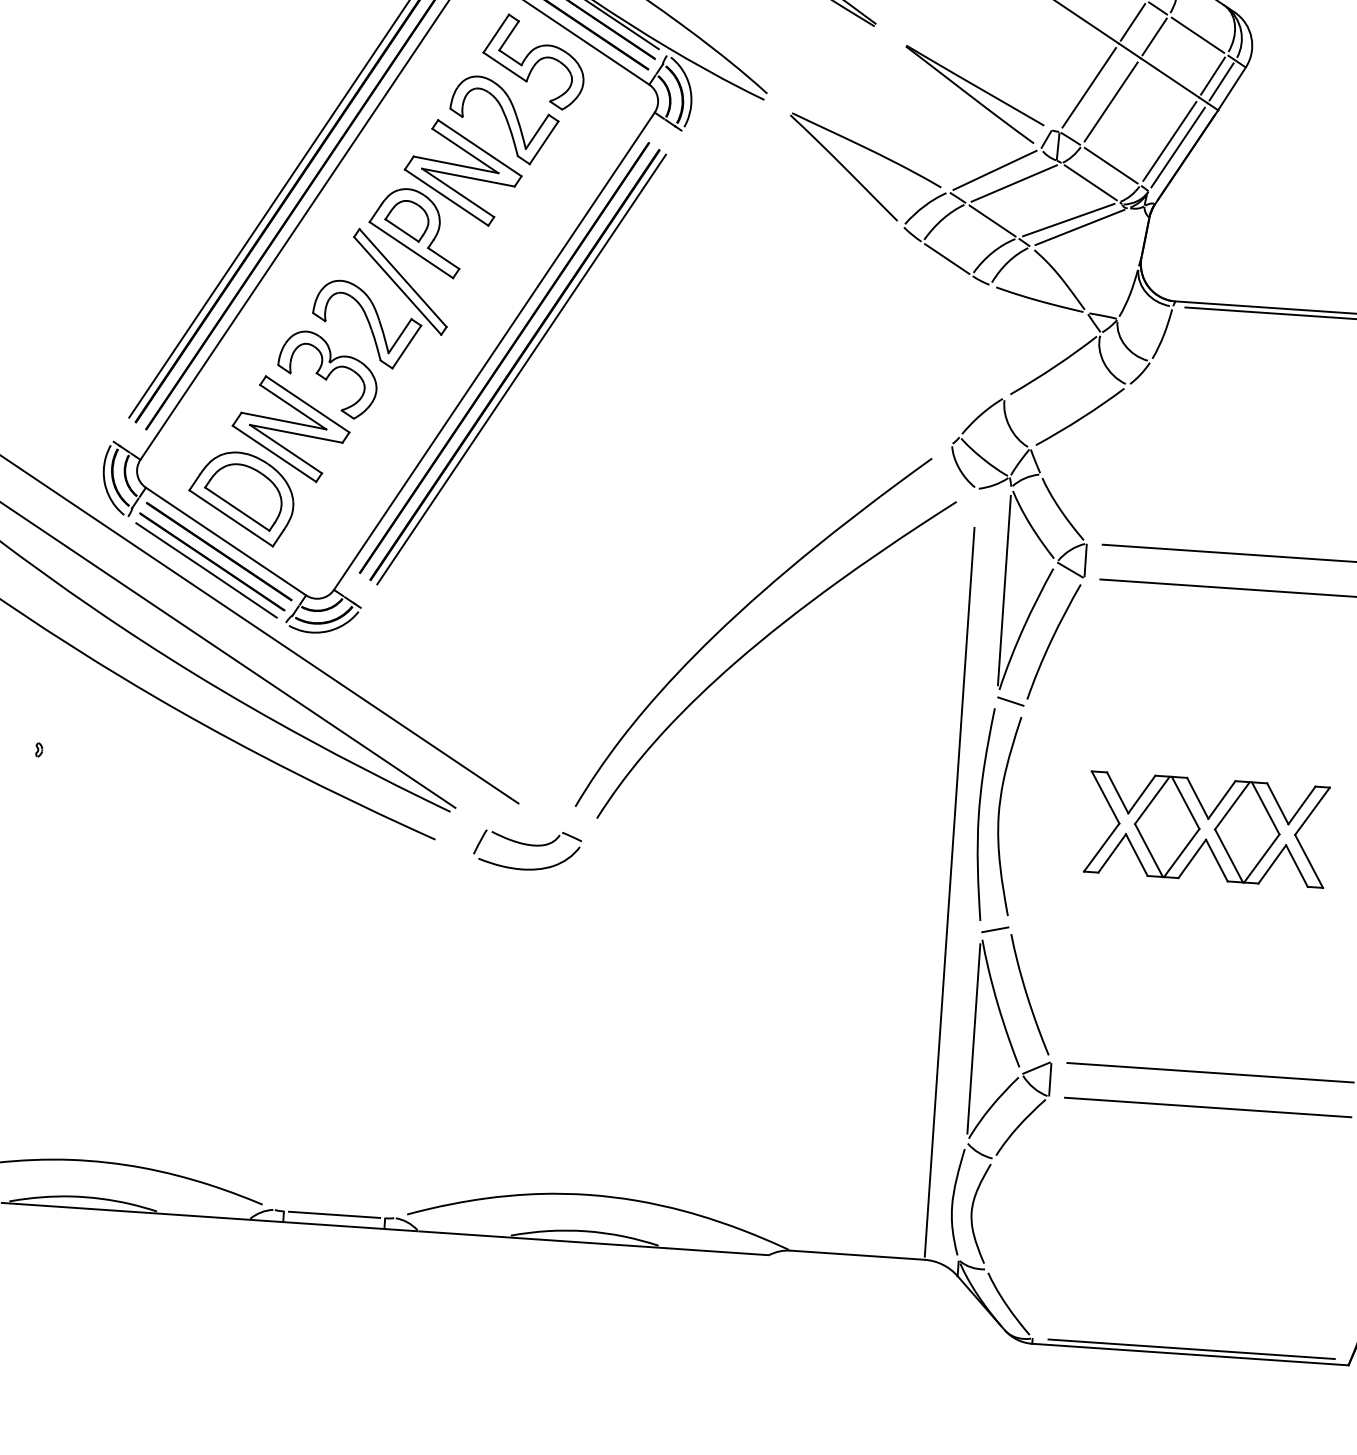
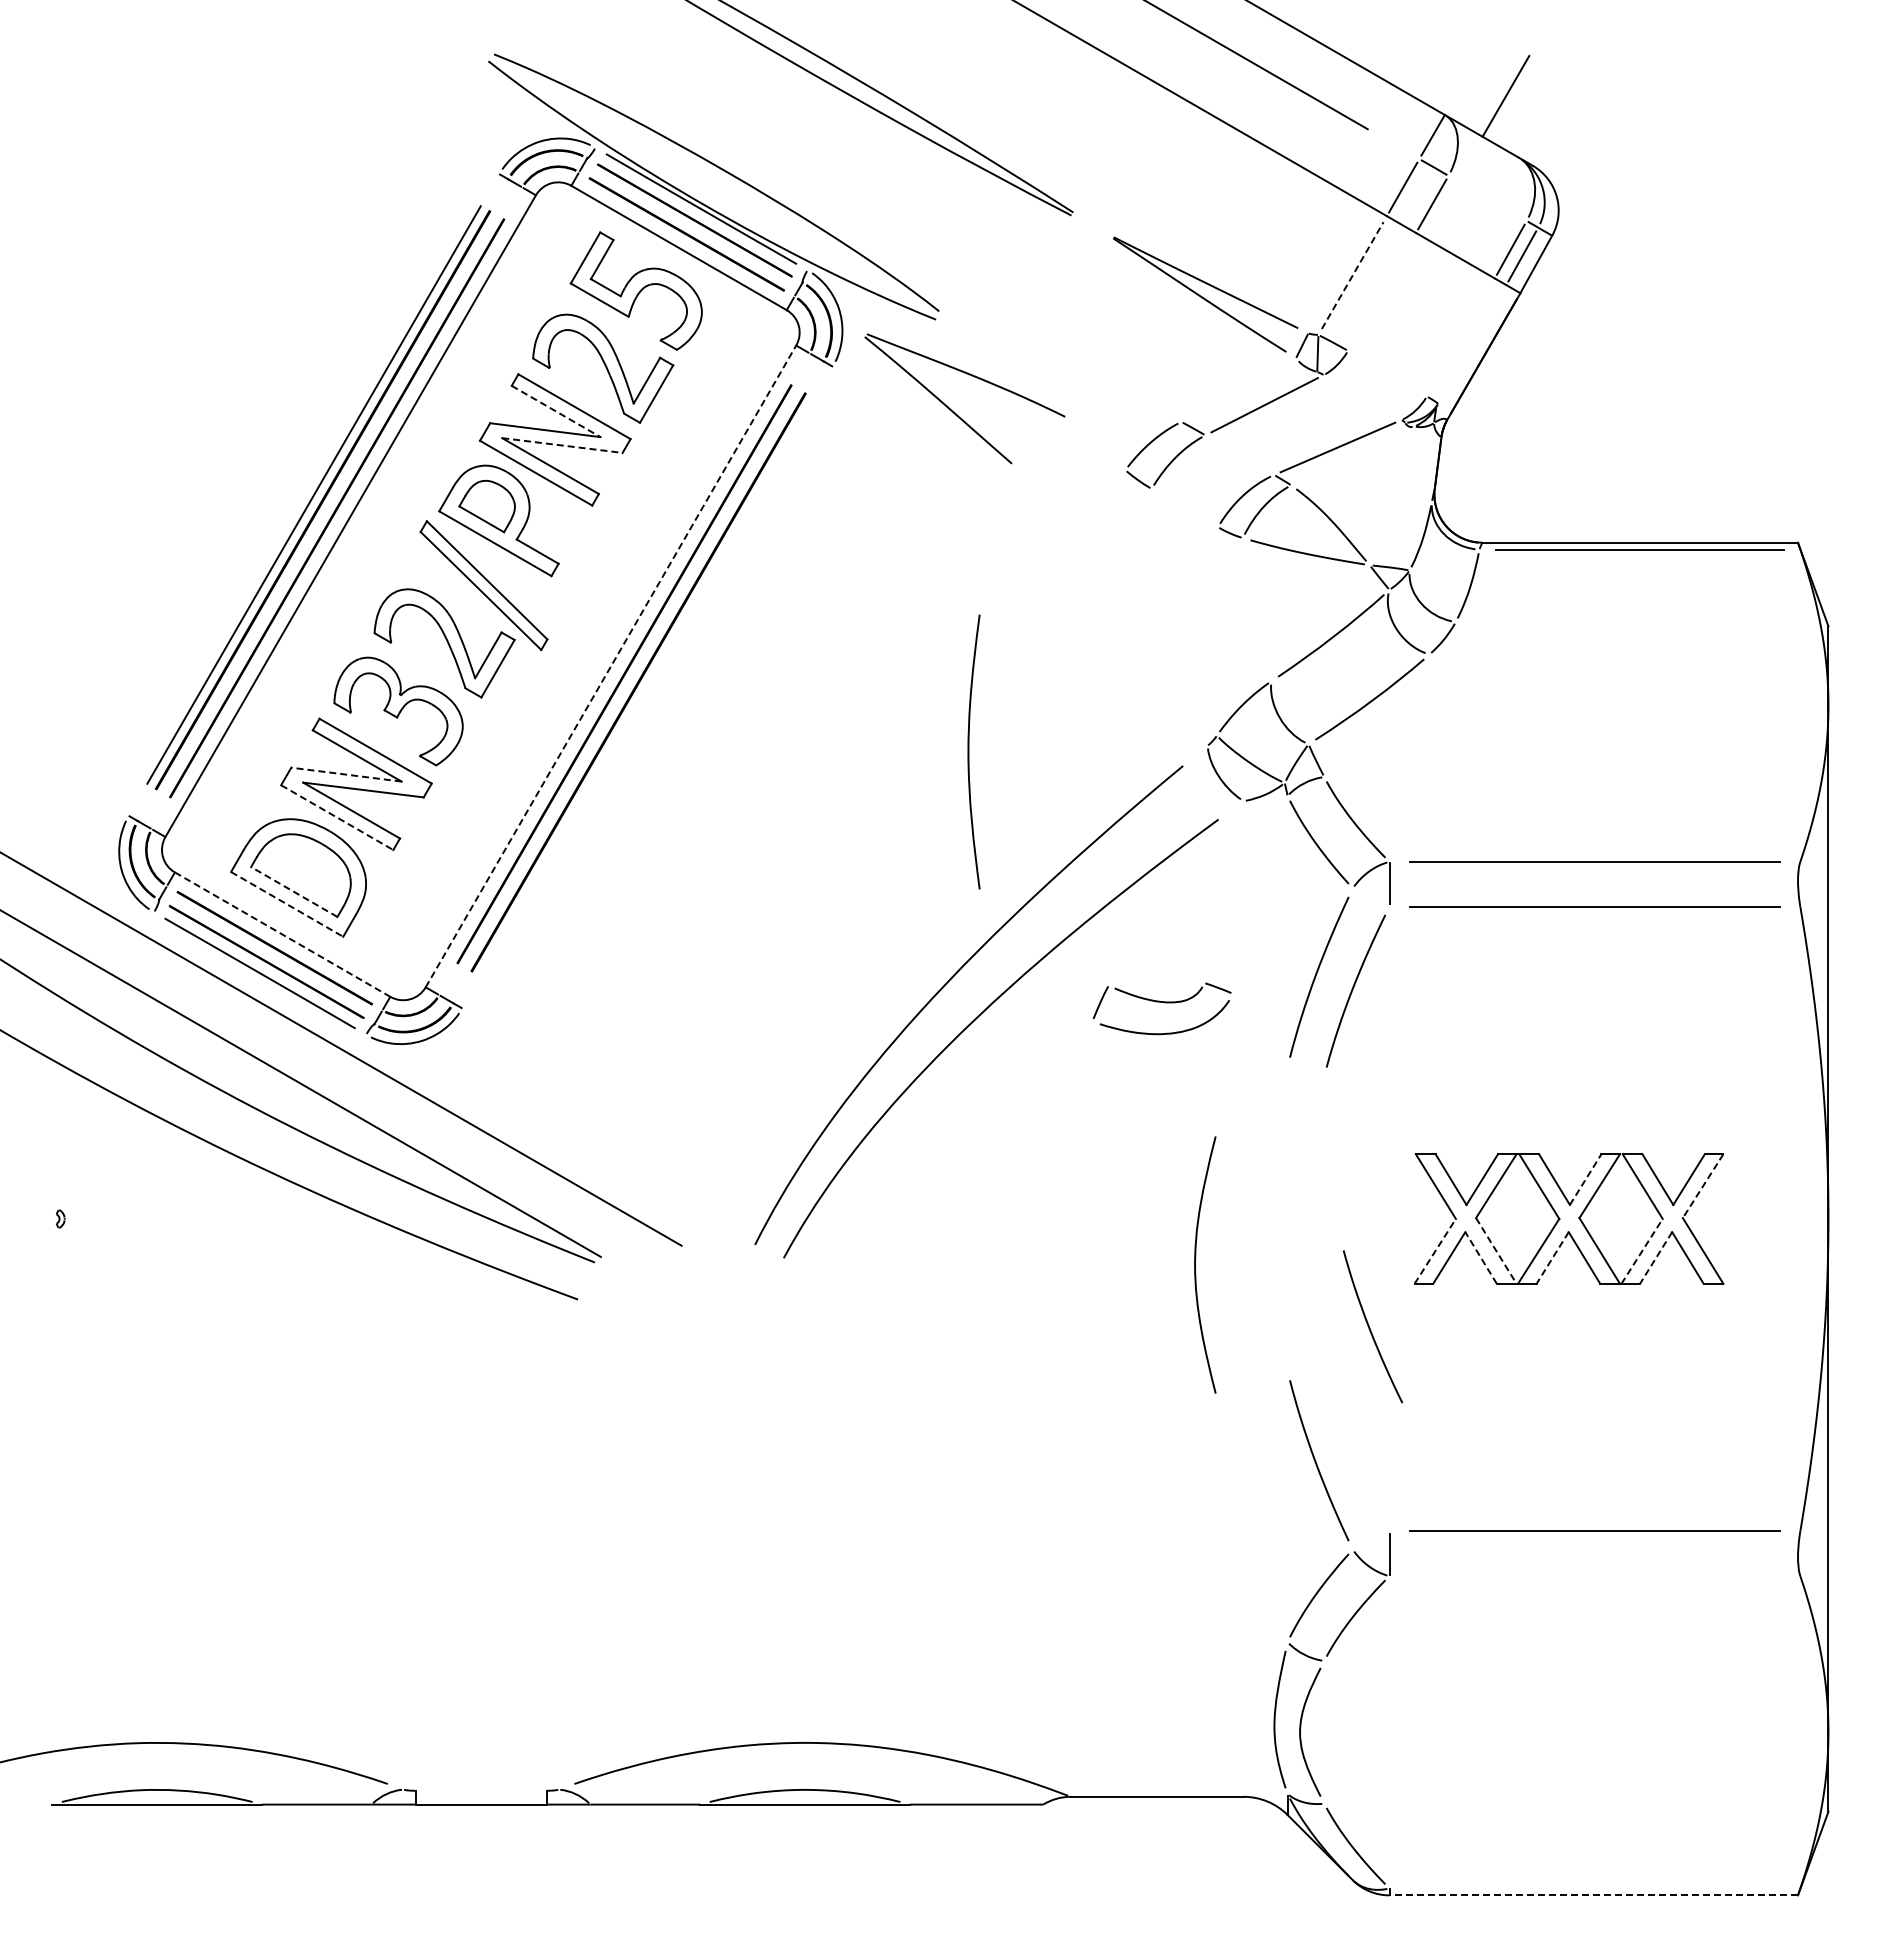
line: (1197, 35) -> (1487, 198), removed
line: (1089, 87) -> (1352, 275), solid -> dashed
line: (1110, 101) -> (1381, 291), removed
line: (1169, 141) -> (1460, 337), removed
line: (1178, 147) -> (1472, 344), removed
line: (465, 150) -> (556, 411), solid -> dashed
line: (1111, 165) -> (1387, 373), removed
line: (994, 169) -> (1238, 389), removed
line: (468, 177) -> (562, 445), solid -> dashed
part: (855, 177) -> (954, 411), moved
line: (1090, 182) -> (1362, 397), removed
line: (992, 221) -> (1240, 455), removed
line: (1079, 227) -> (1352, 455), removed
line: (946, 259) -> (1184, 508), removed
line: (494, 351) -> (610, 666), solid -> dashed
line: (521, 369) -> (647, 687), removed
line: (283, 420) -> (346, 774), solid -> dashed
line: (274, 453) -> (337, 817), solid -> dashed
line: (237, 509) -> (294, 892), solid -> dashed
line: (231, 518) -> (287, 904), solid -> dashed
line: (226, 541) -> (283, 934), solid -> dashed
line: (1070, 570) -> (1370, 897), removed
line: (1004, 590) -> (1287, 929), removed
line: (1010, 701) -> (1305, 1071), removed
line: (1221, 799) -> (1585, 1179), solid -> dashed
line: (1312, 811) -> (1703, 1186), solid -> dashed
curve: (979, 813) -> (969, 751), moved
curve: (999, 815) -> (1195, 1264), moved
line: (1101, 846) -> (1435, 1250), solid -> dashed
part: (526, 849) -> (1161, 1008), moved
line: (1149, 850) -> (1496, 1250), solid -> dashed
line: (1136, 854) -> (1480, 1257), solid -> dashed
line: (1262, 857) -> (1642, 1250), solid -> dashed
line: (1192, 859) -> (1552, 1258), solid -> dashed
line: (1271, 864) -> (1655, 1258), solid -> dashed
line: (949, 891) -> (1243, 1321), removed
line: (995, 929) -> (1305, 1366), removed
curve: (1028, 995) -> (1370, 1327), moved
line: (973, 1038) -> (1287, 1508), removed
line: (1036, 1068) -> (1370, 1540), removed
line: (1207, 1107) -> (1594, 1576), removed
line: (334, 1214) -> (480, 1790), removed
line: (1191, 1349) -> (1594, 1888), removed
line: (1190, 1354) -> (1593, 1895), solid -> dashed

